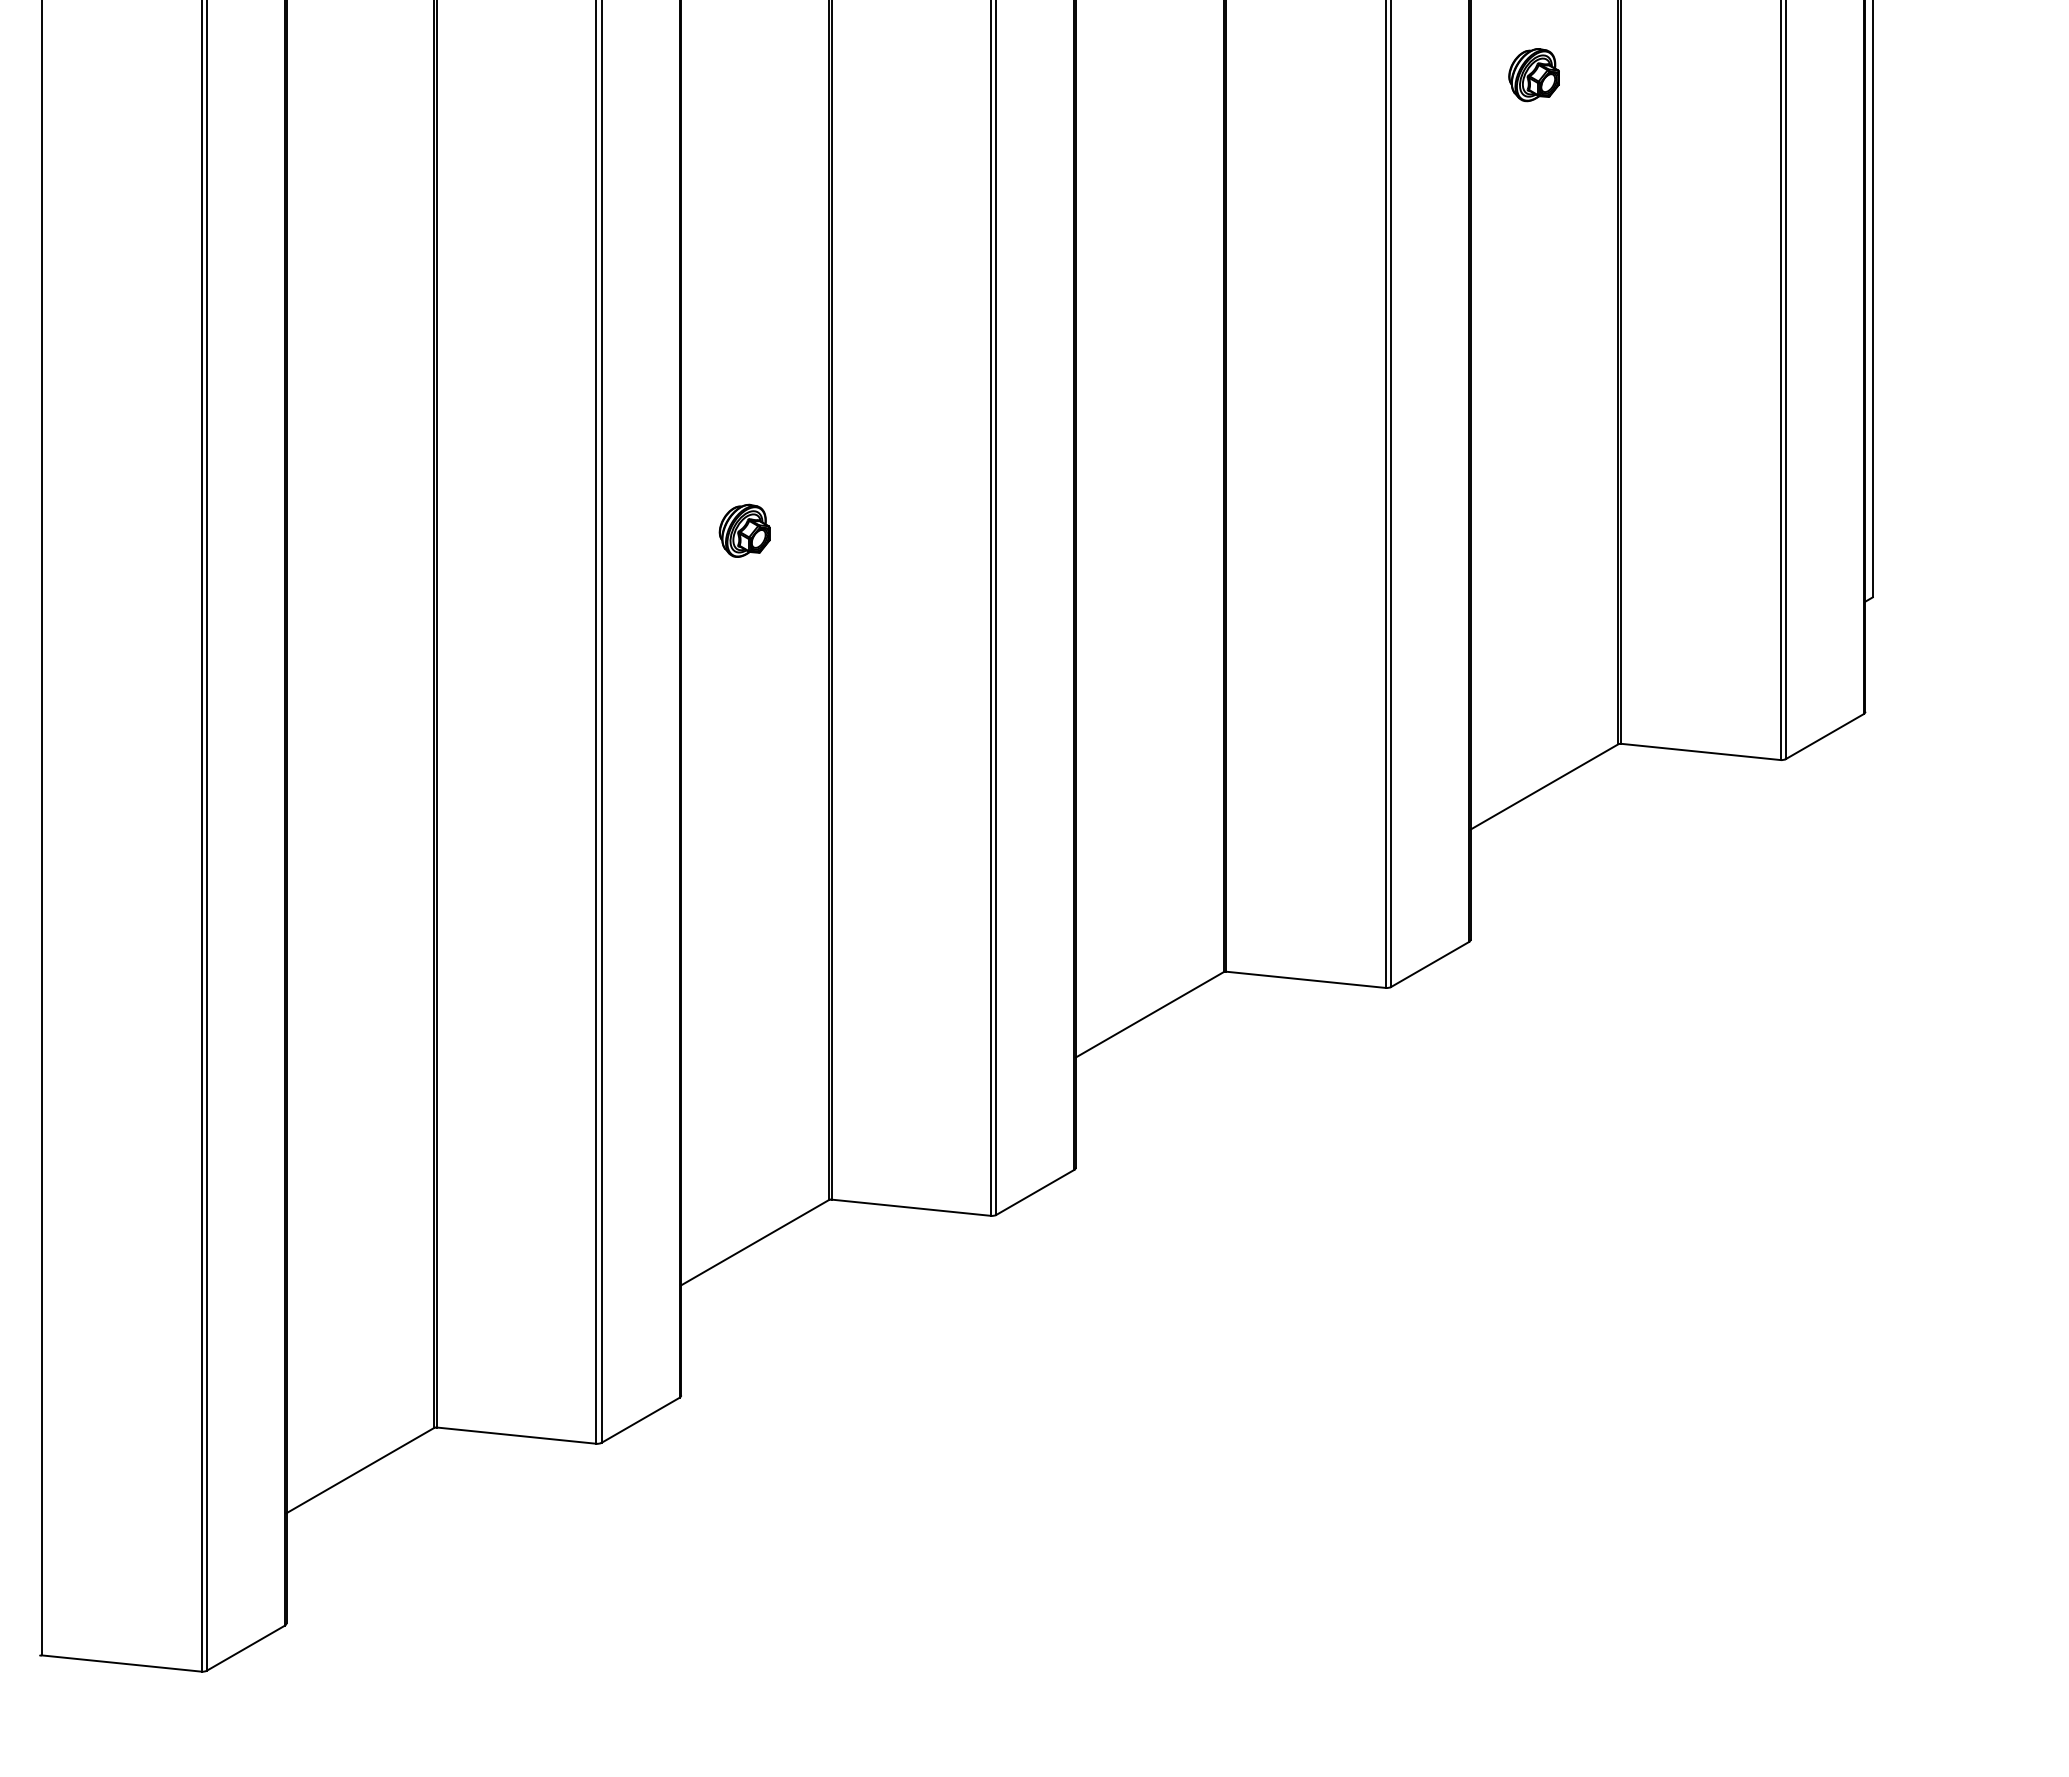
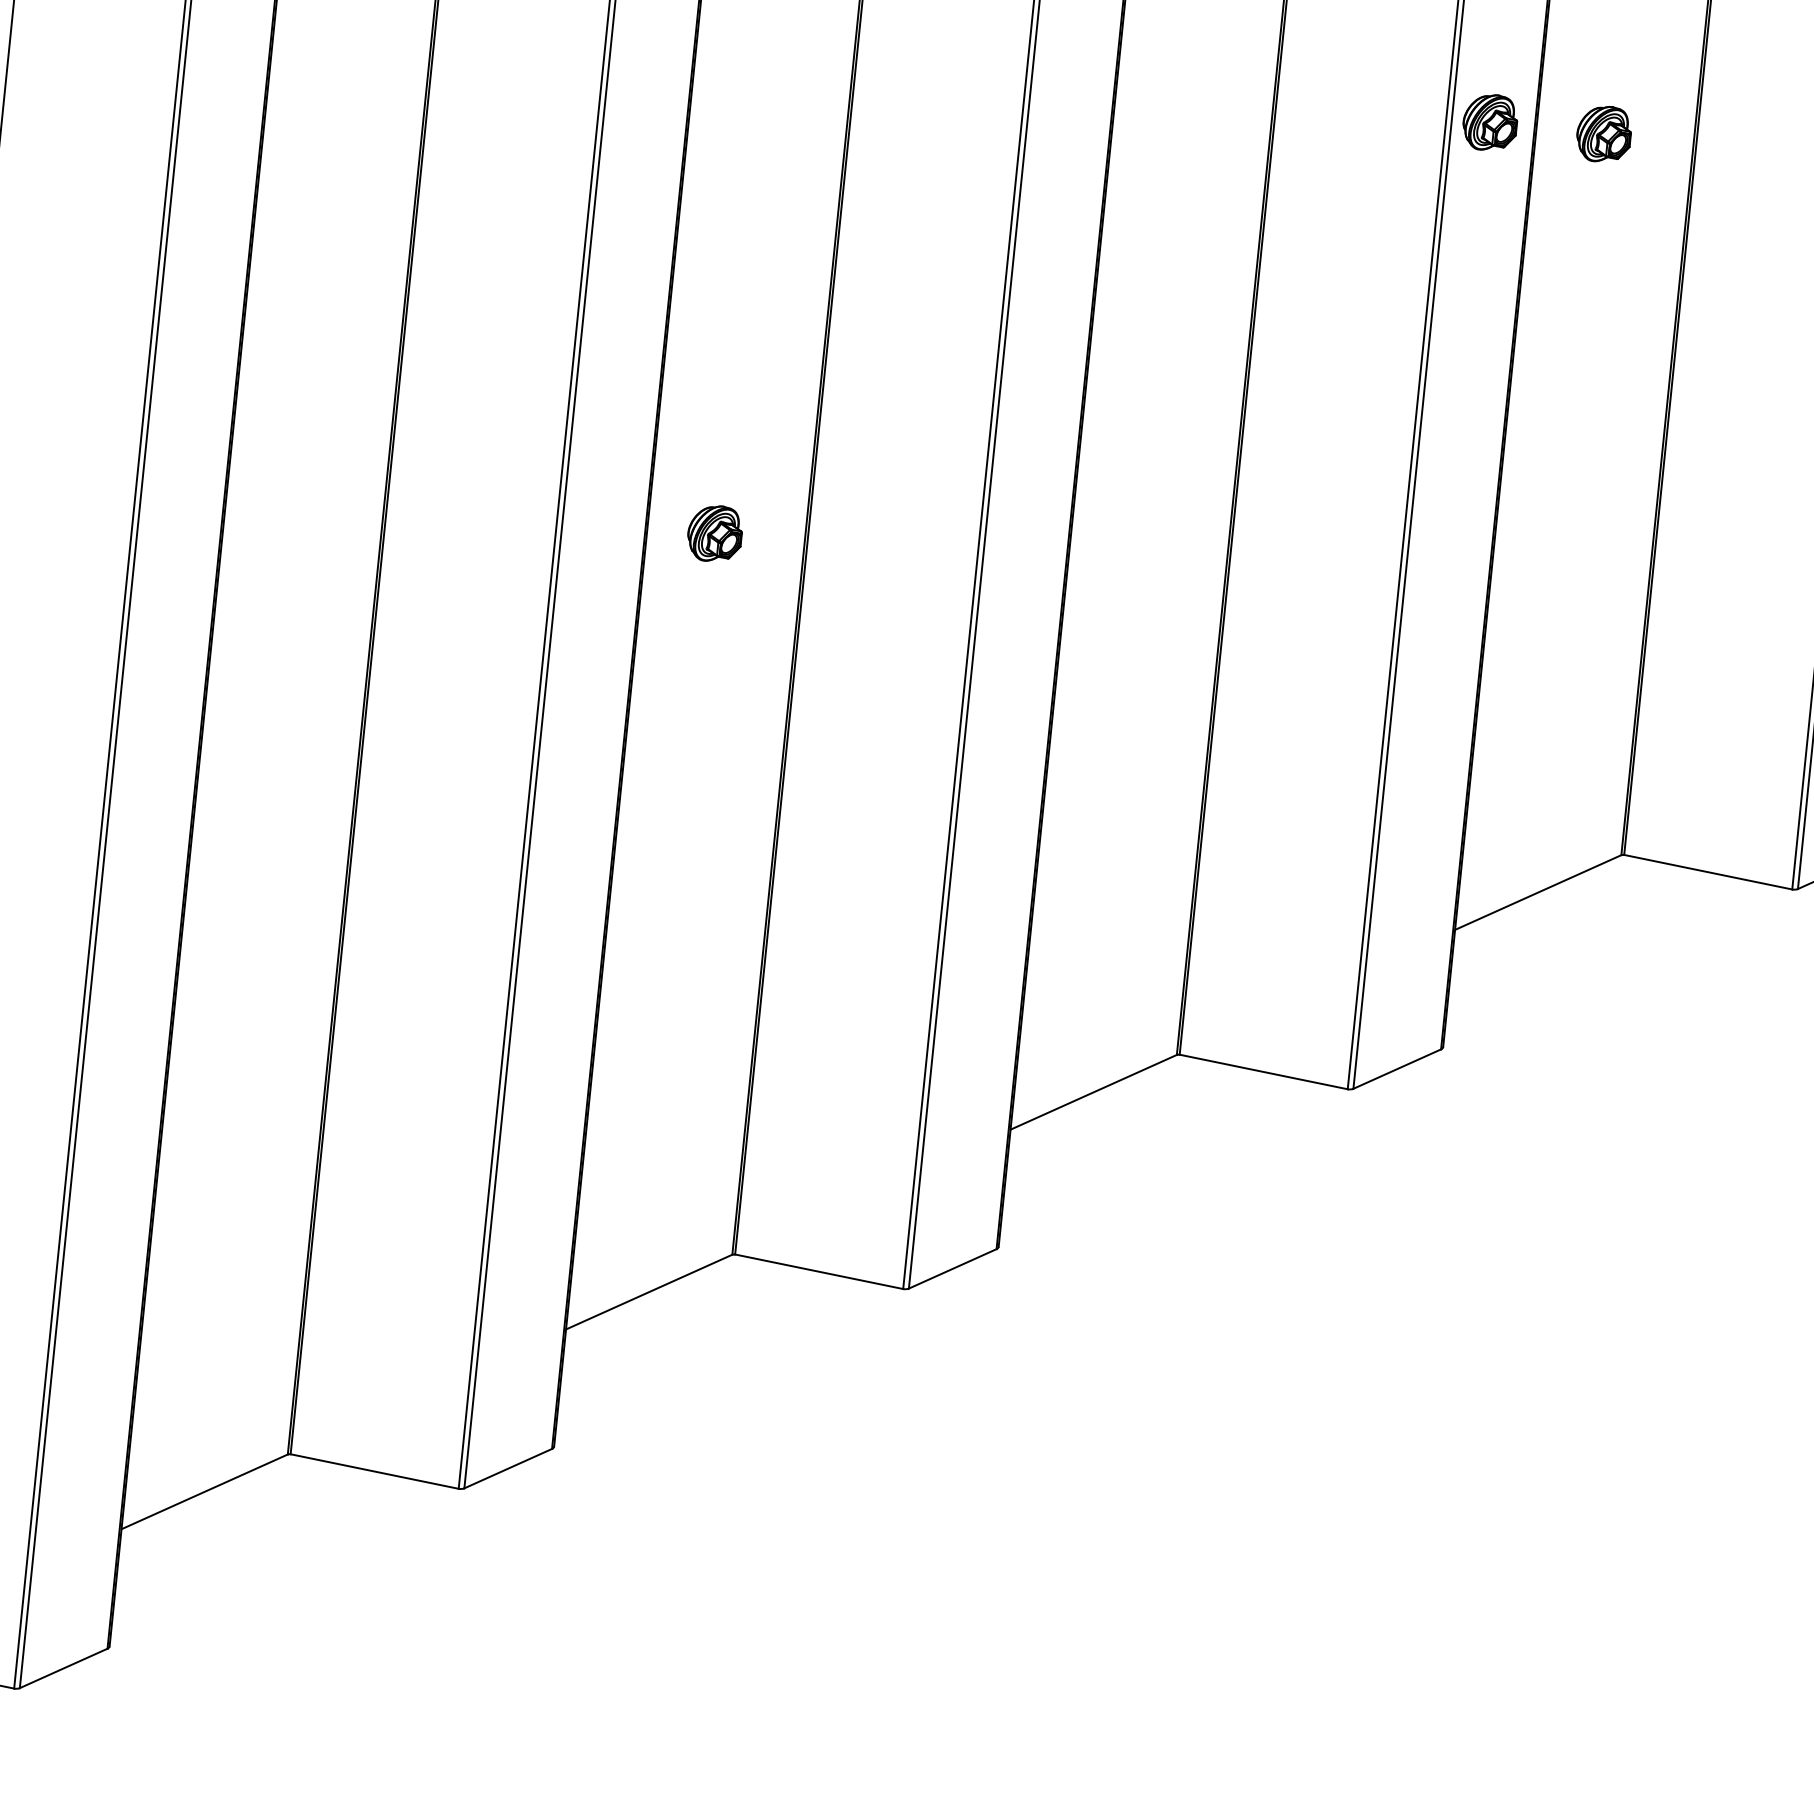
part: (1426, 75) -> (1489, 123), added

